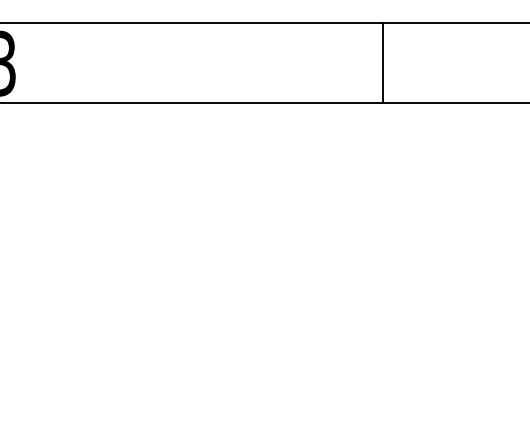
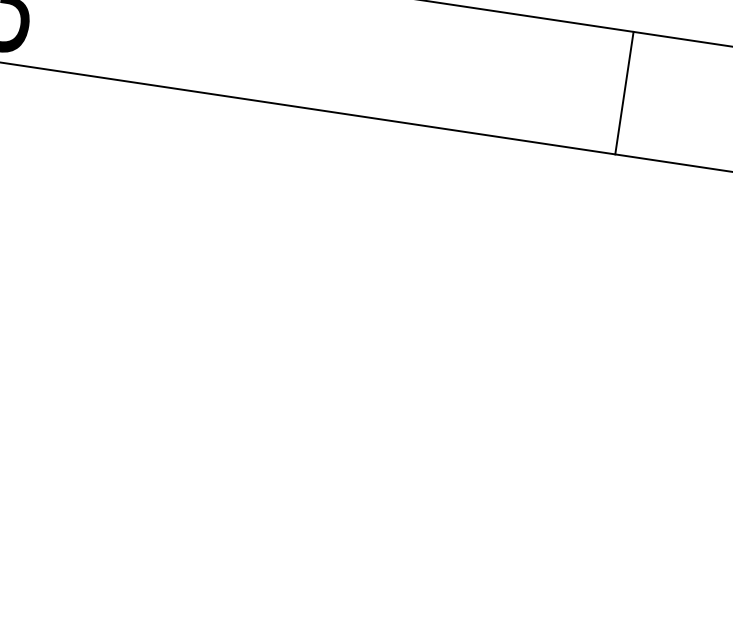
line: (383, 63) -> (624, 93), moved

